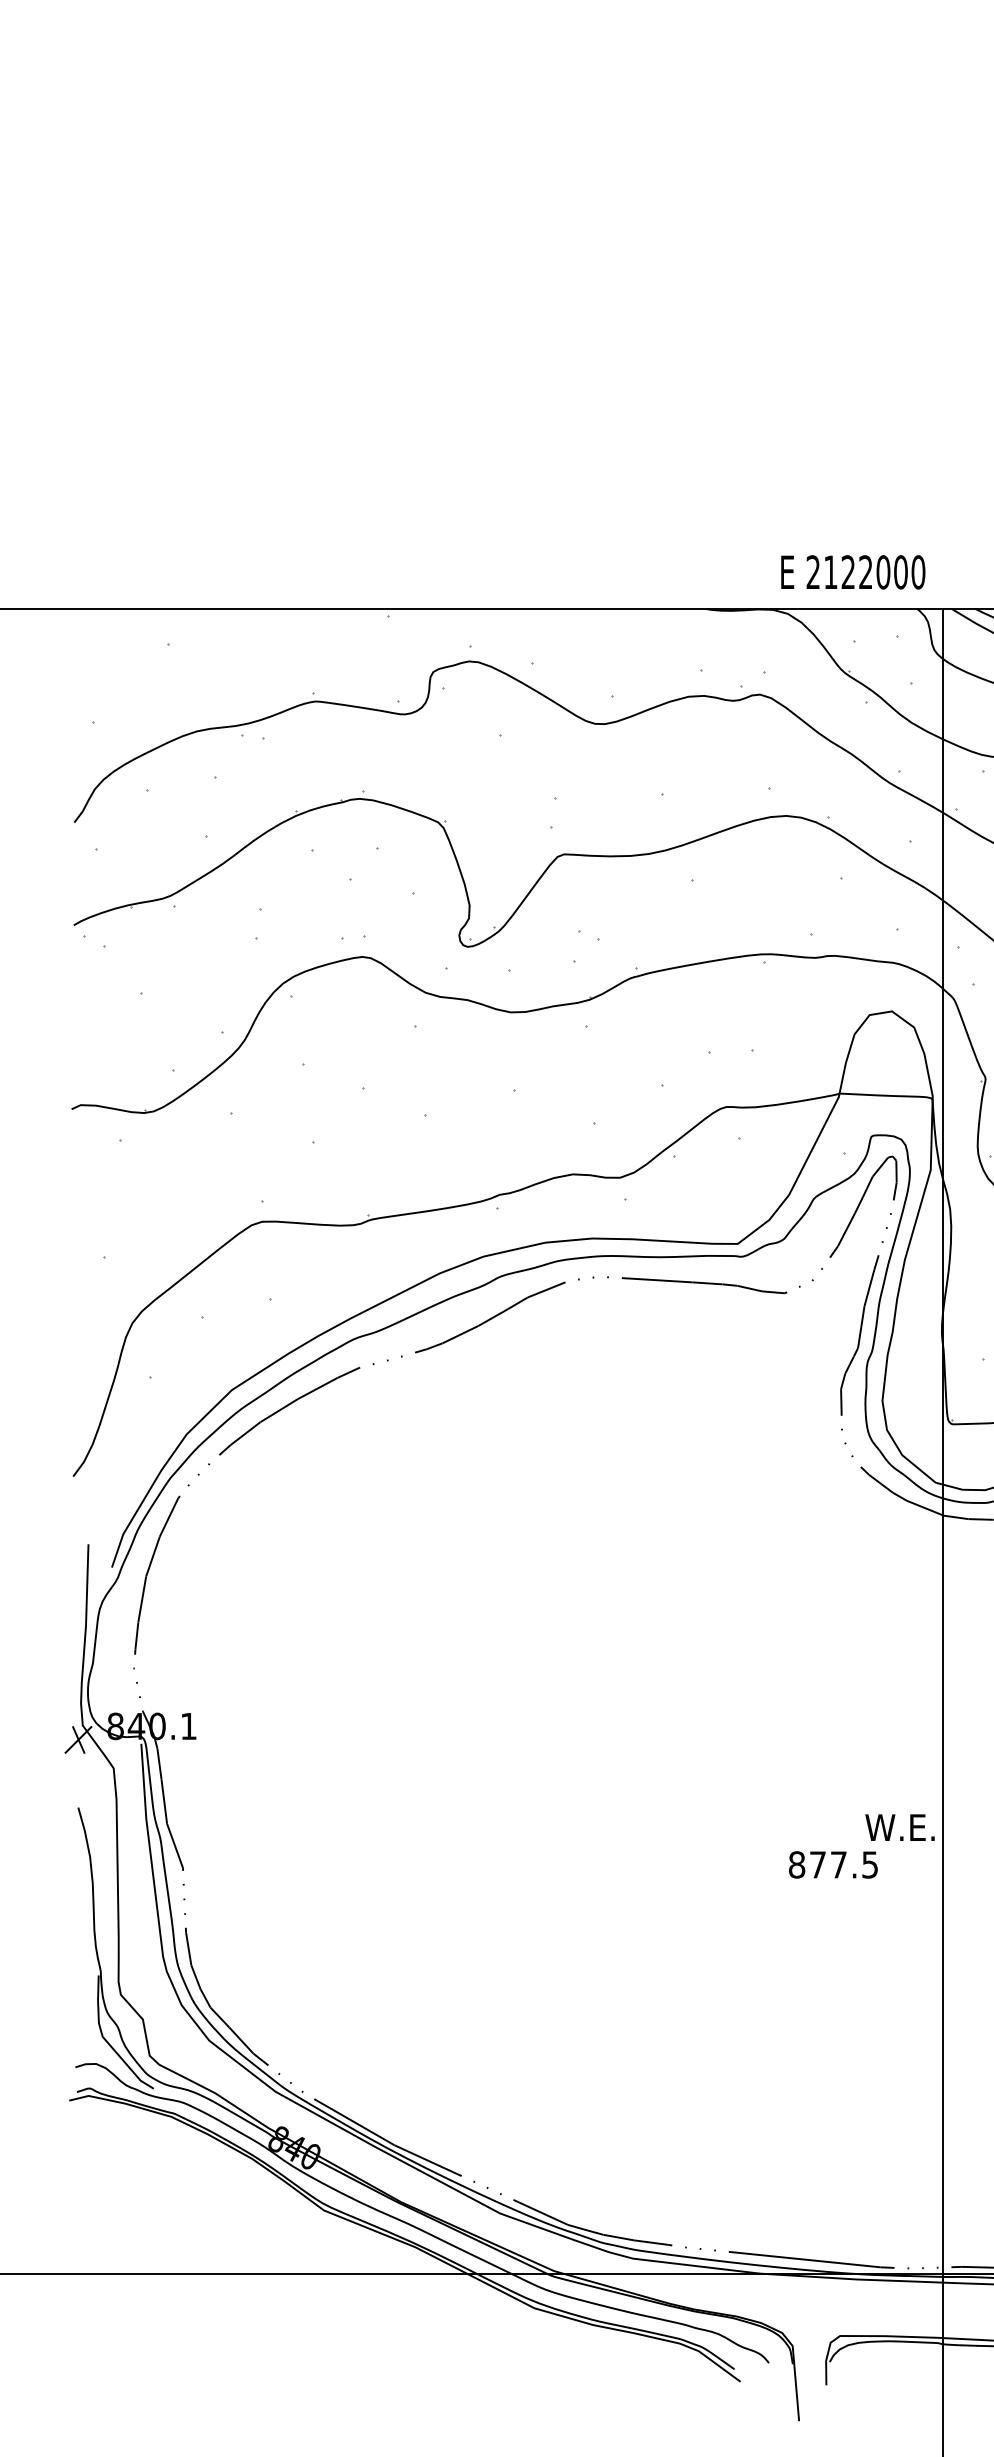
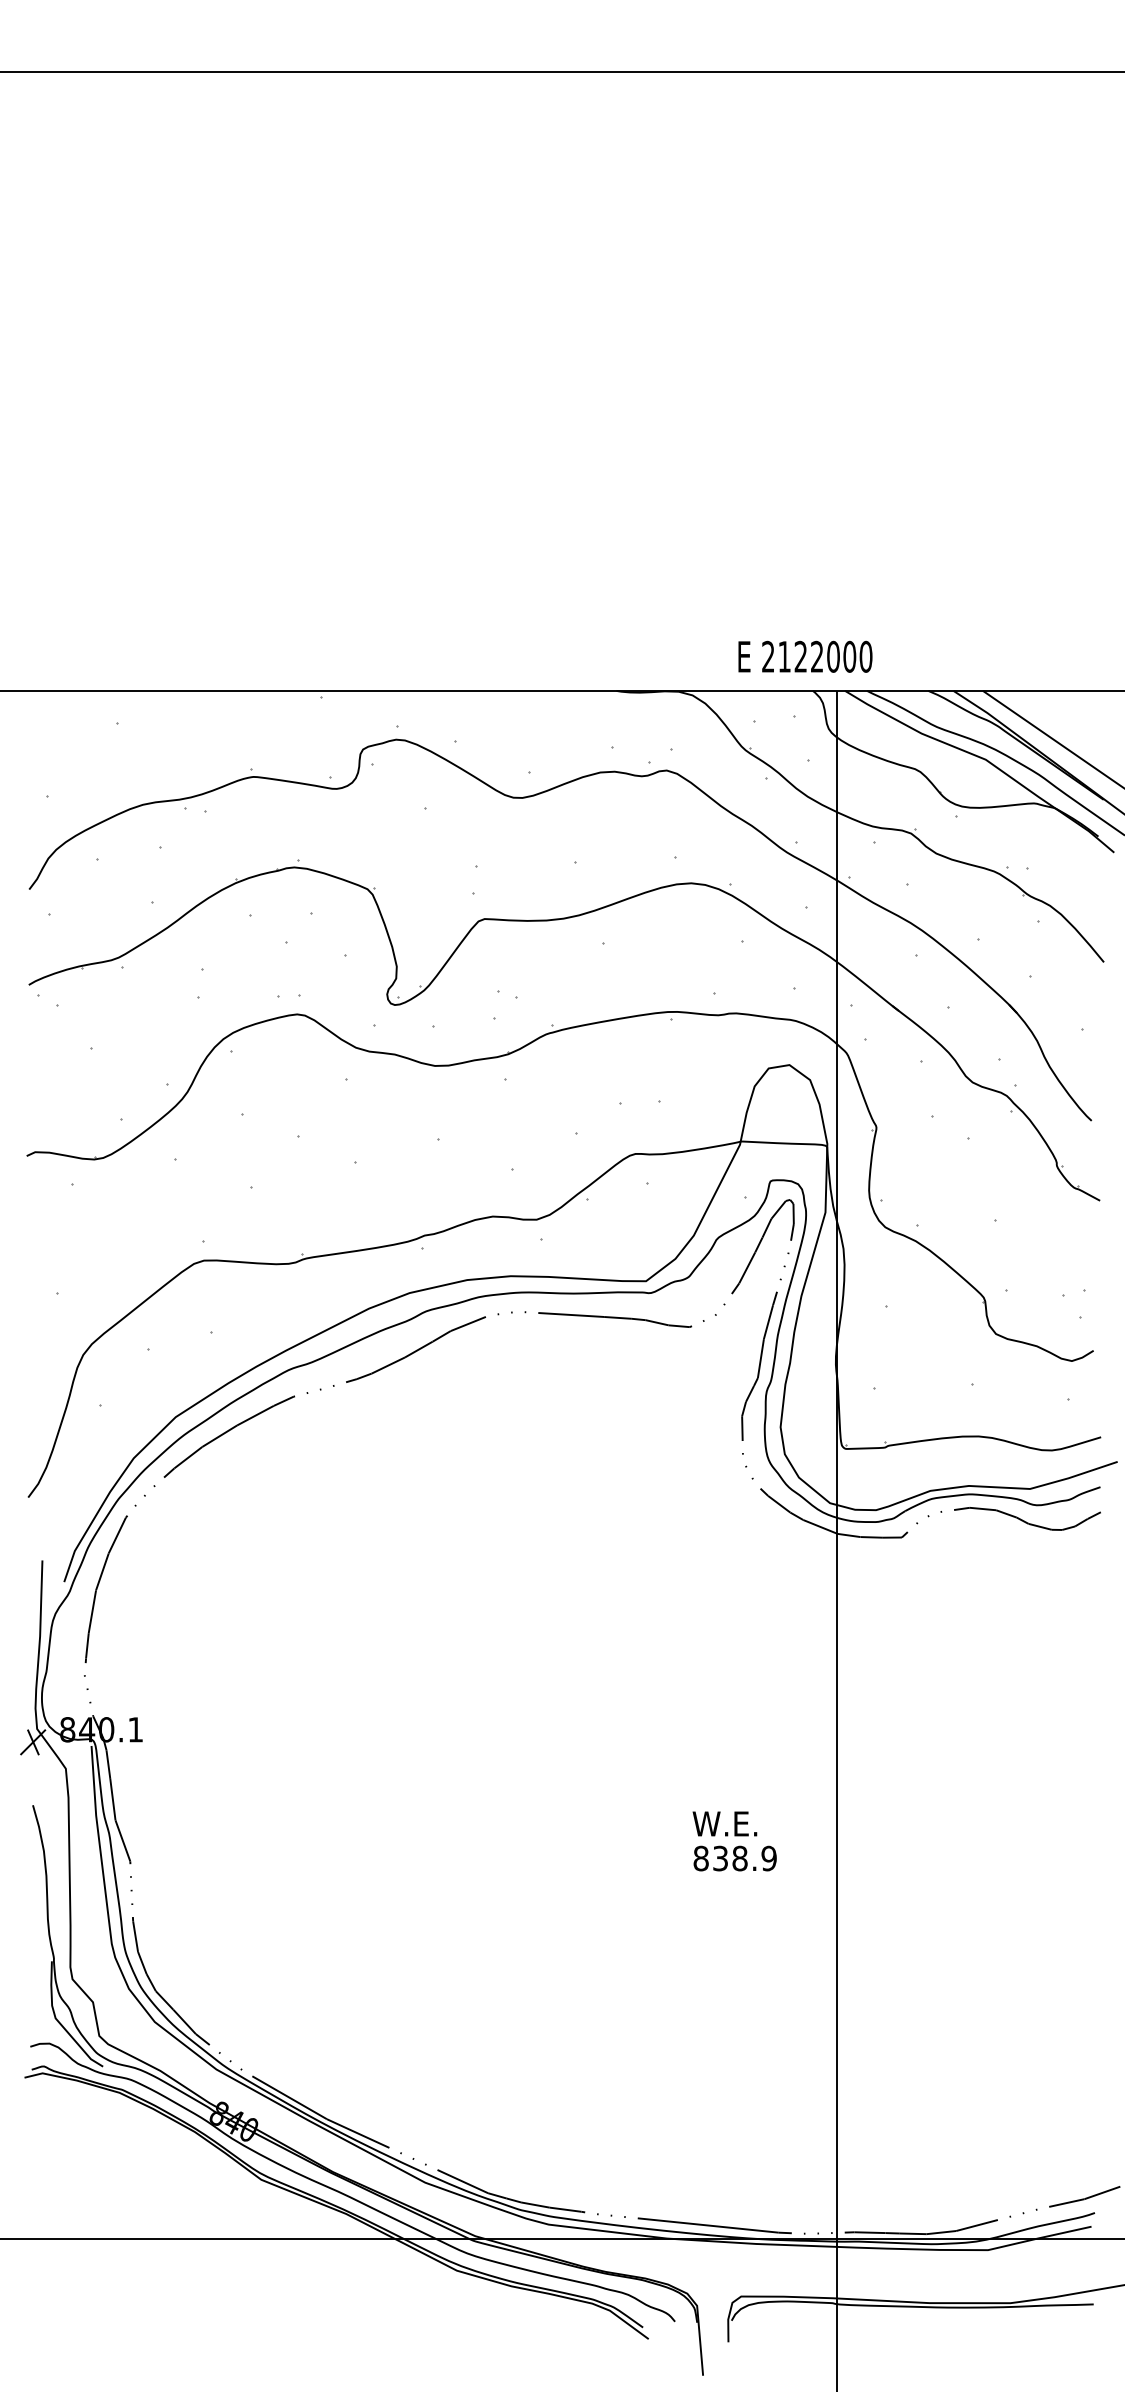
text: (853, 571) -> (805, 656), moved
text: (899, 1827) -> (724, 1823), moved
text: (843, 1864) -> (744, 1858), 877.5 -> 838.9

